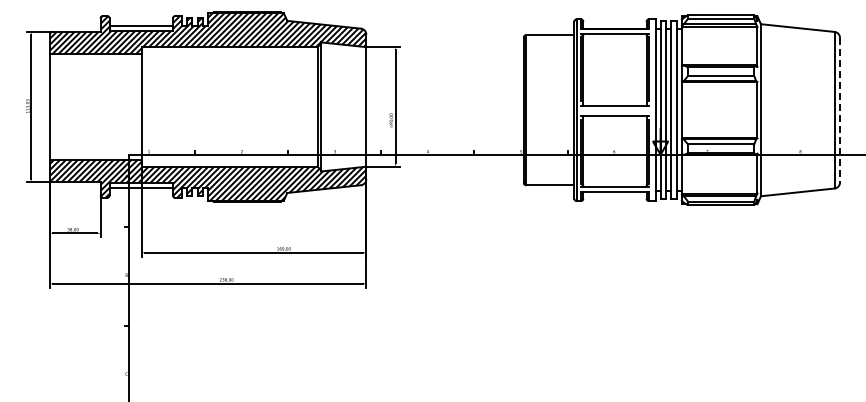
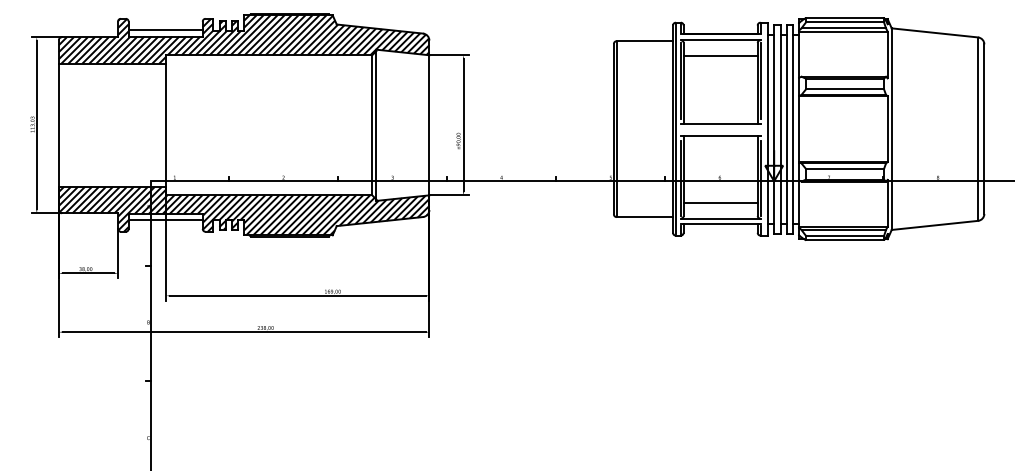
line: (614, 47) -> (720, 55), added
line: (840, 110) -> (984, 129), dashed -> solid
line: (614, 173) -> (720, 203), added

